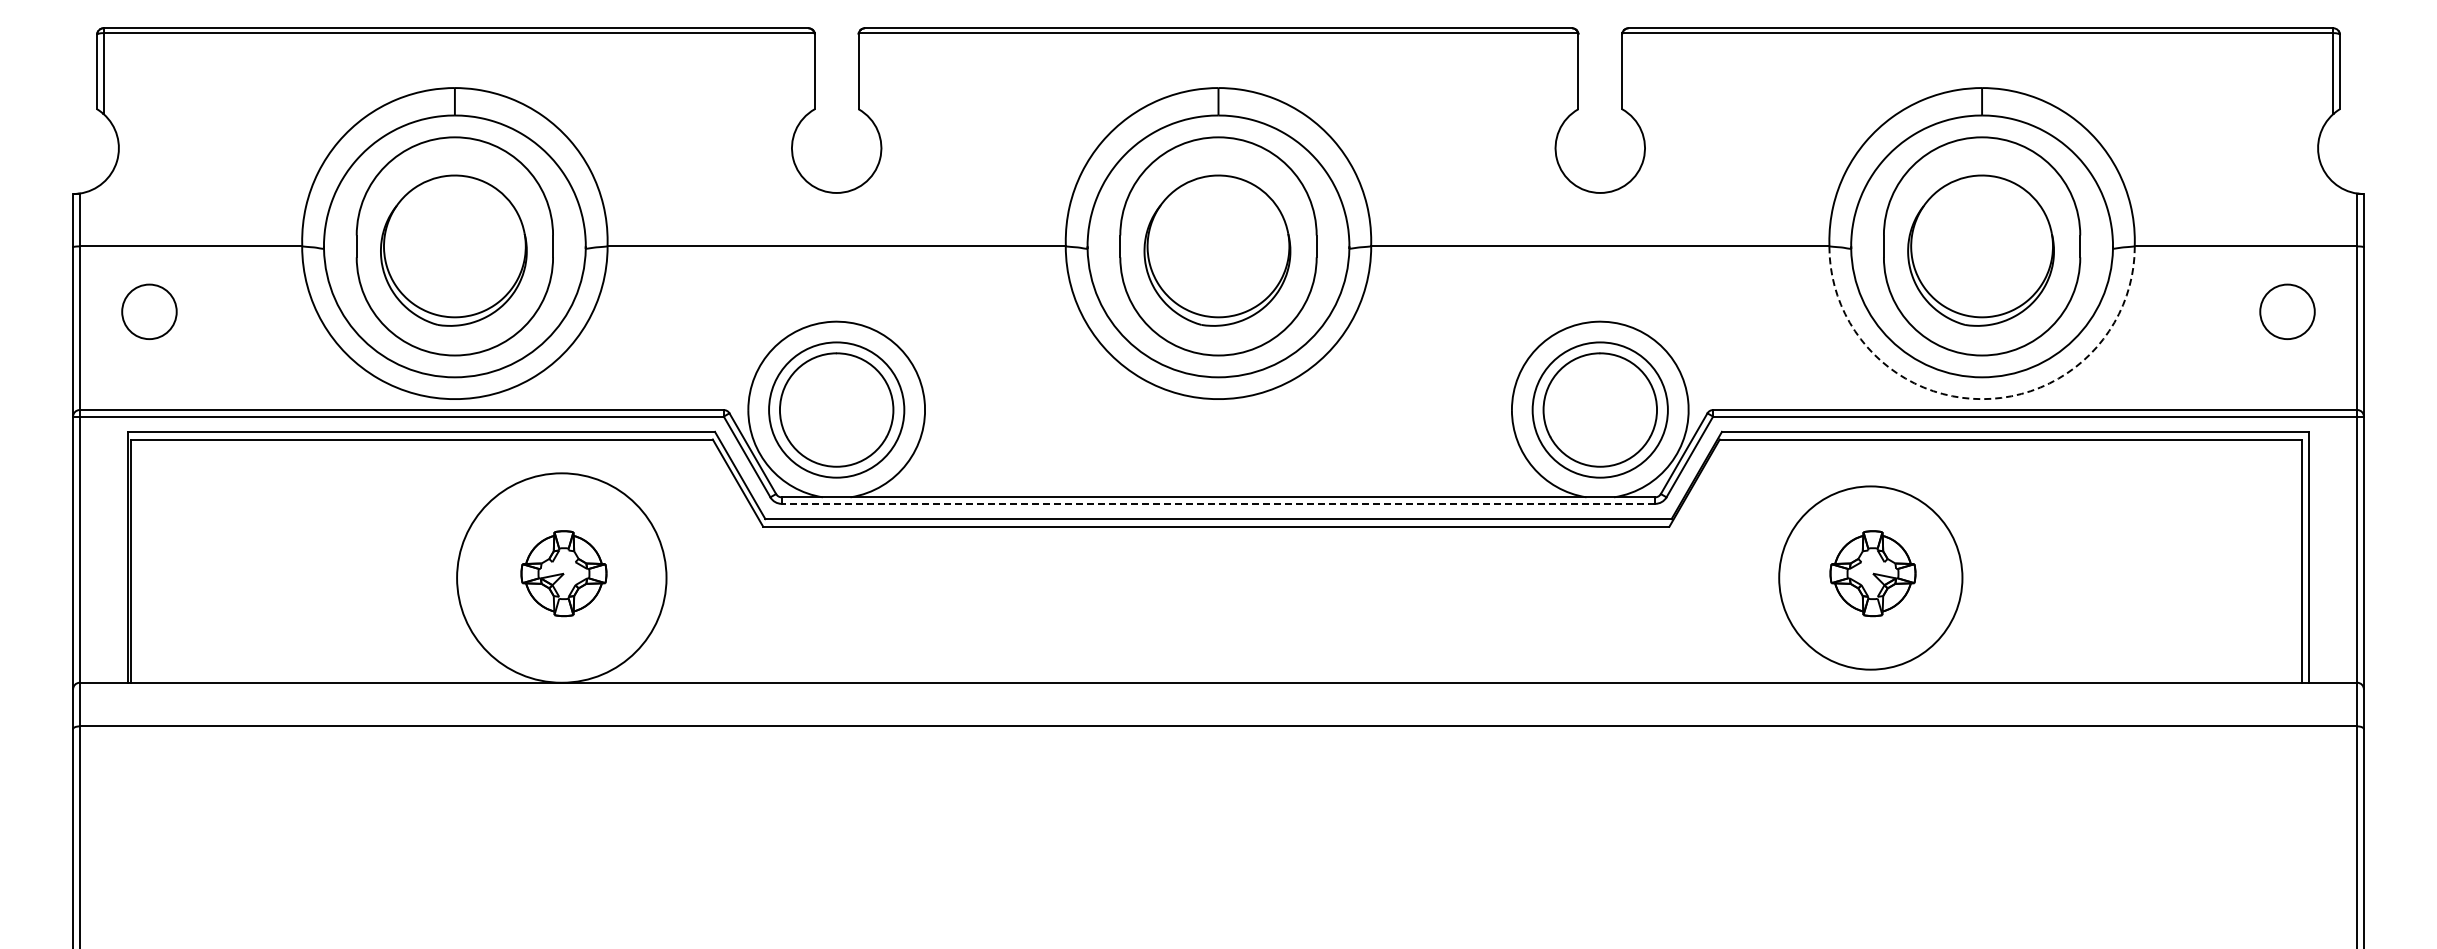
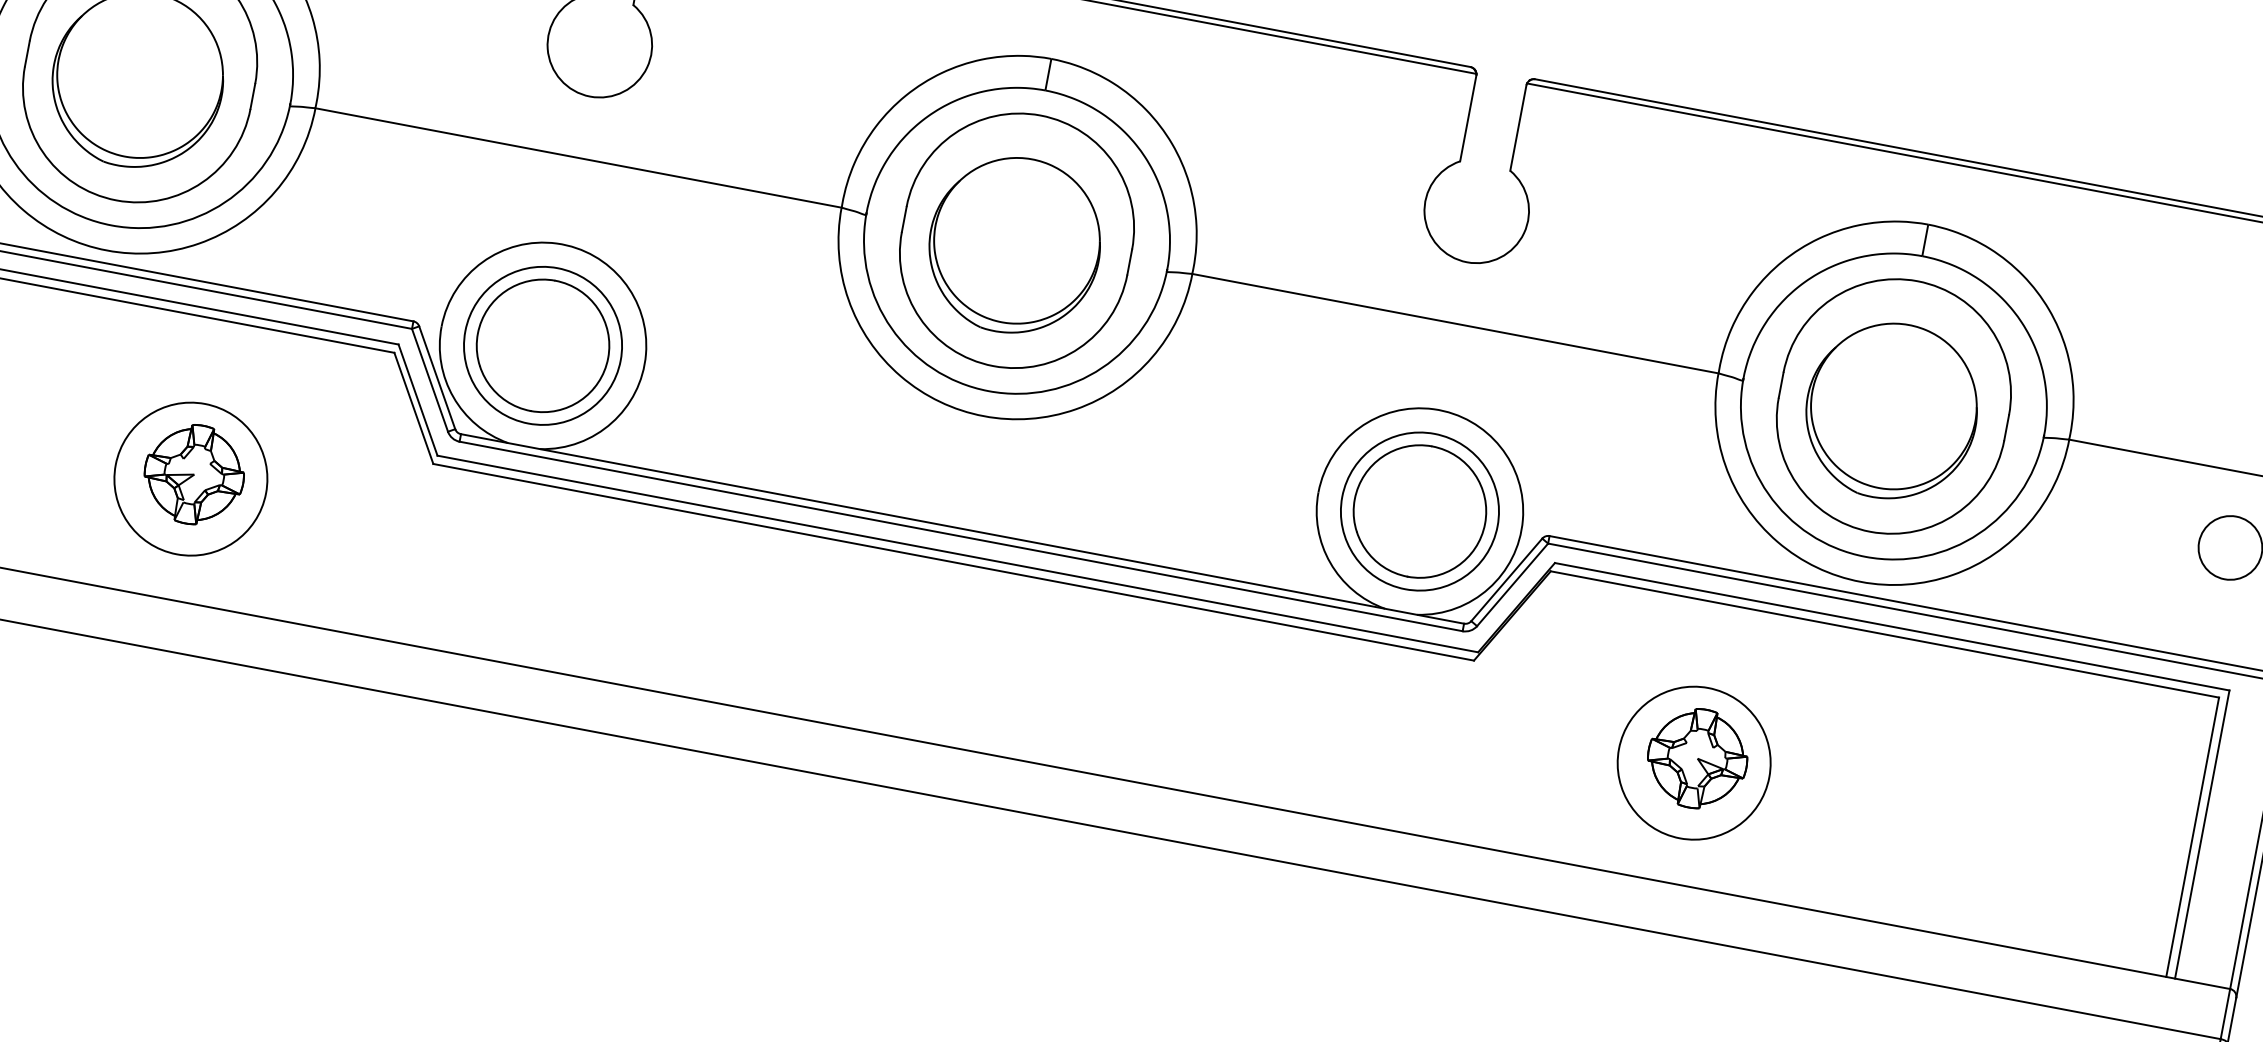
arc: (1982, 399) -> (1861, 582), dashed -> solid
line: (1218, 503) -> (961, 536), dashed -> solid
circle: (561, 577) -> (190, 478), size x0.62
circle: (1870, 577) -> (1693, 762), size x0.71

